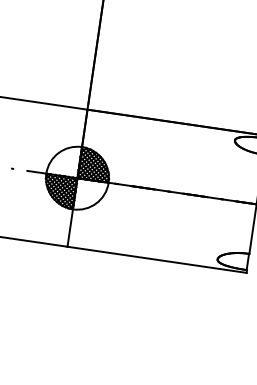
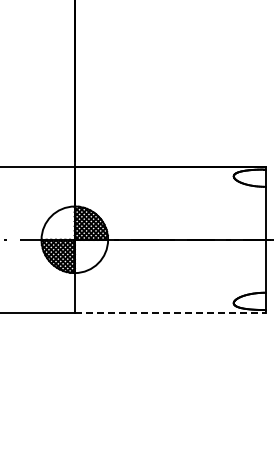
line: (157, 260) -> (170, 313), solid -> dashed

